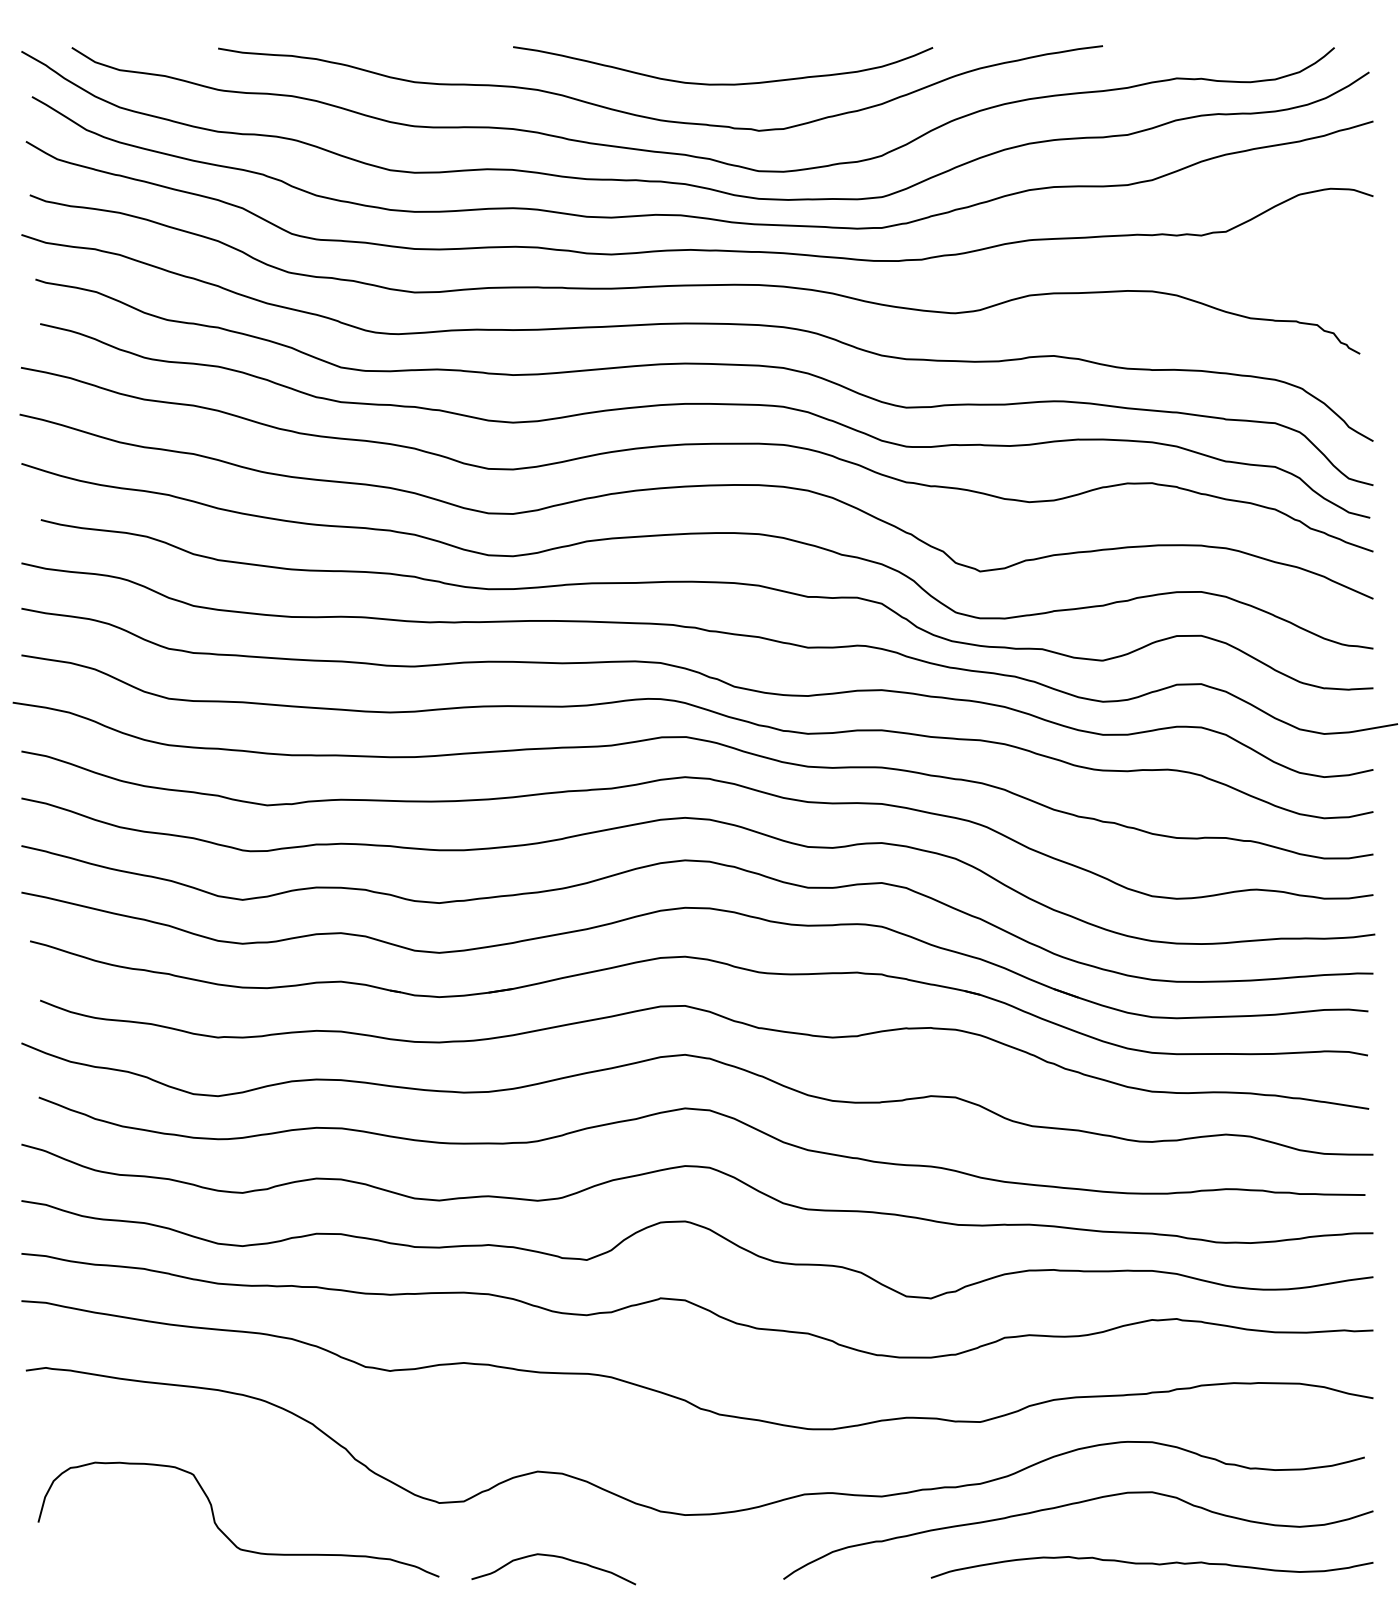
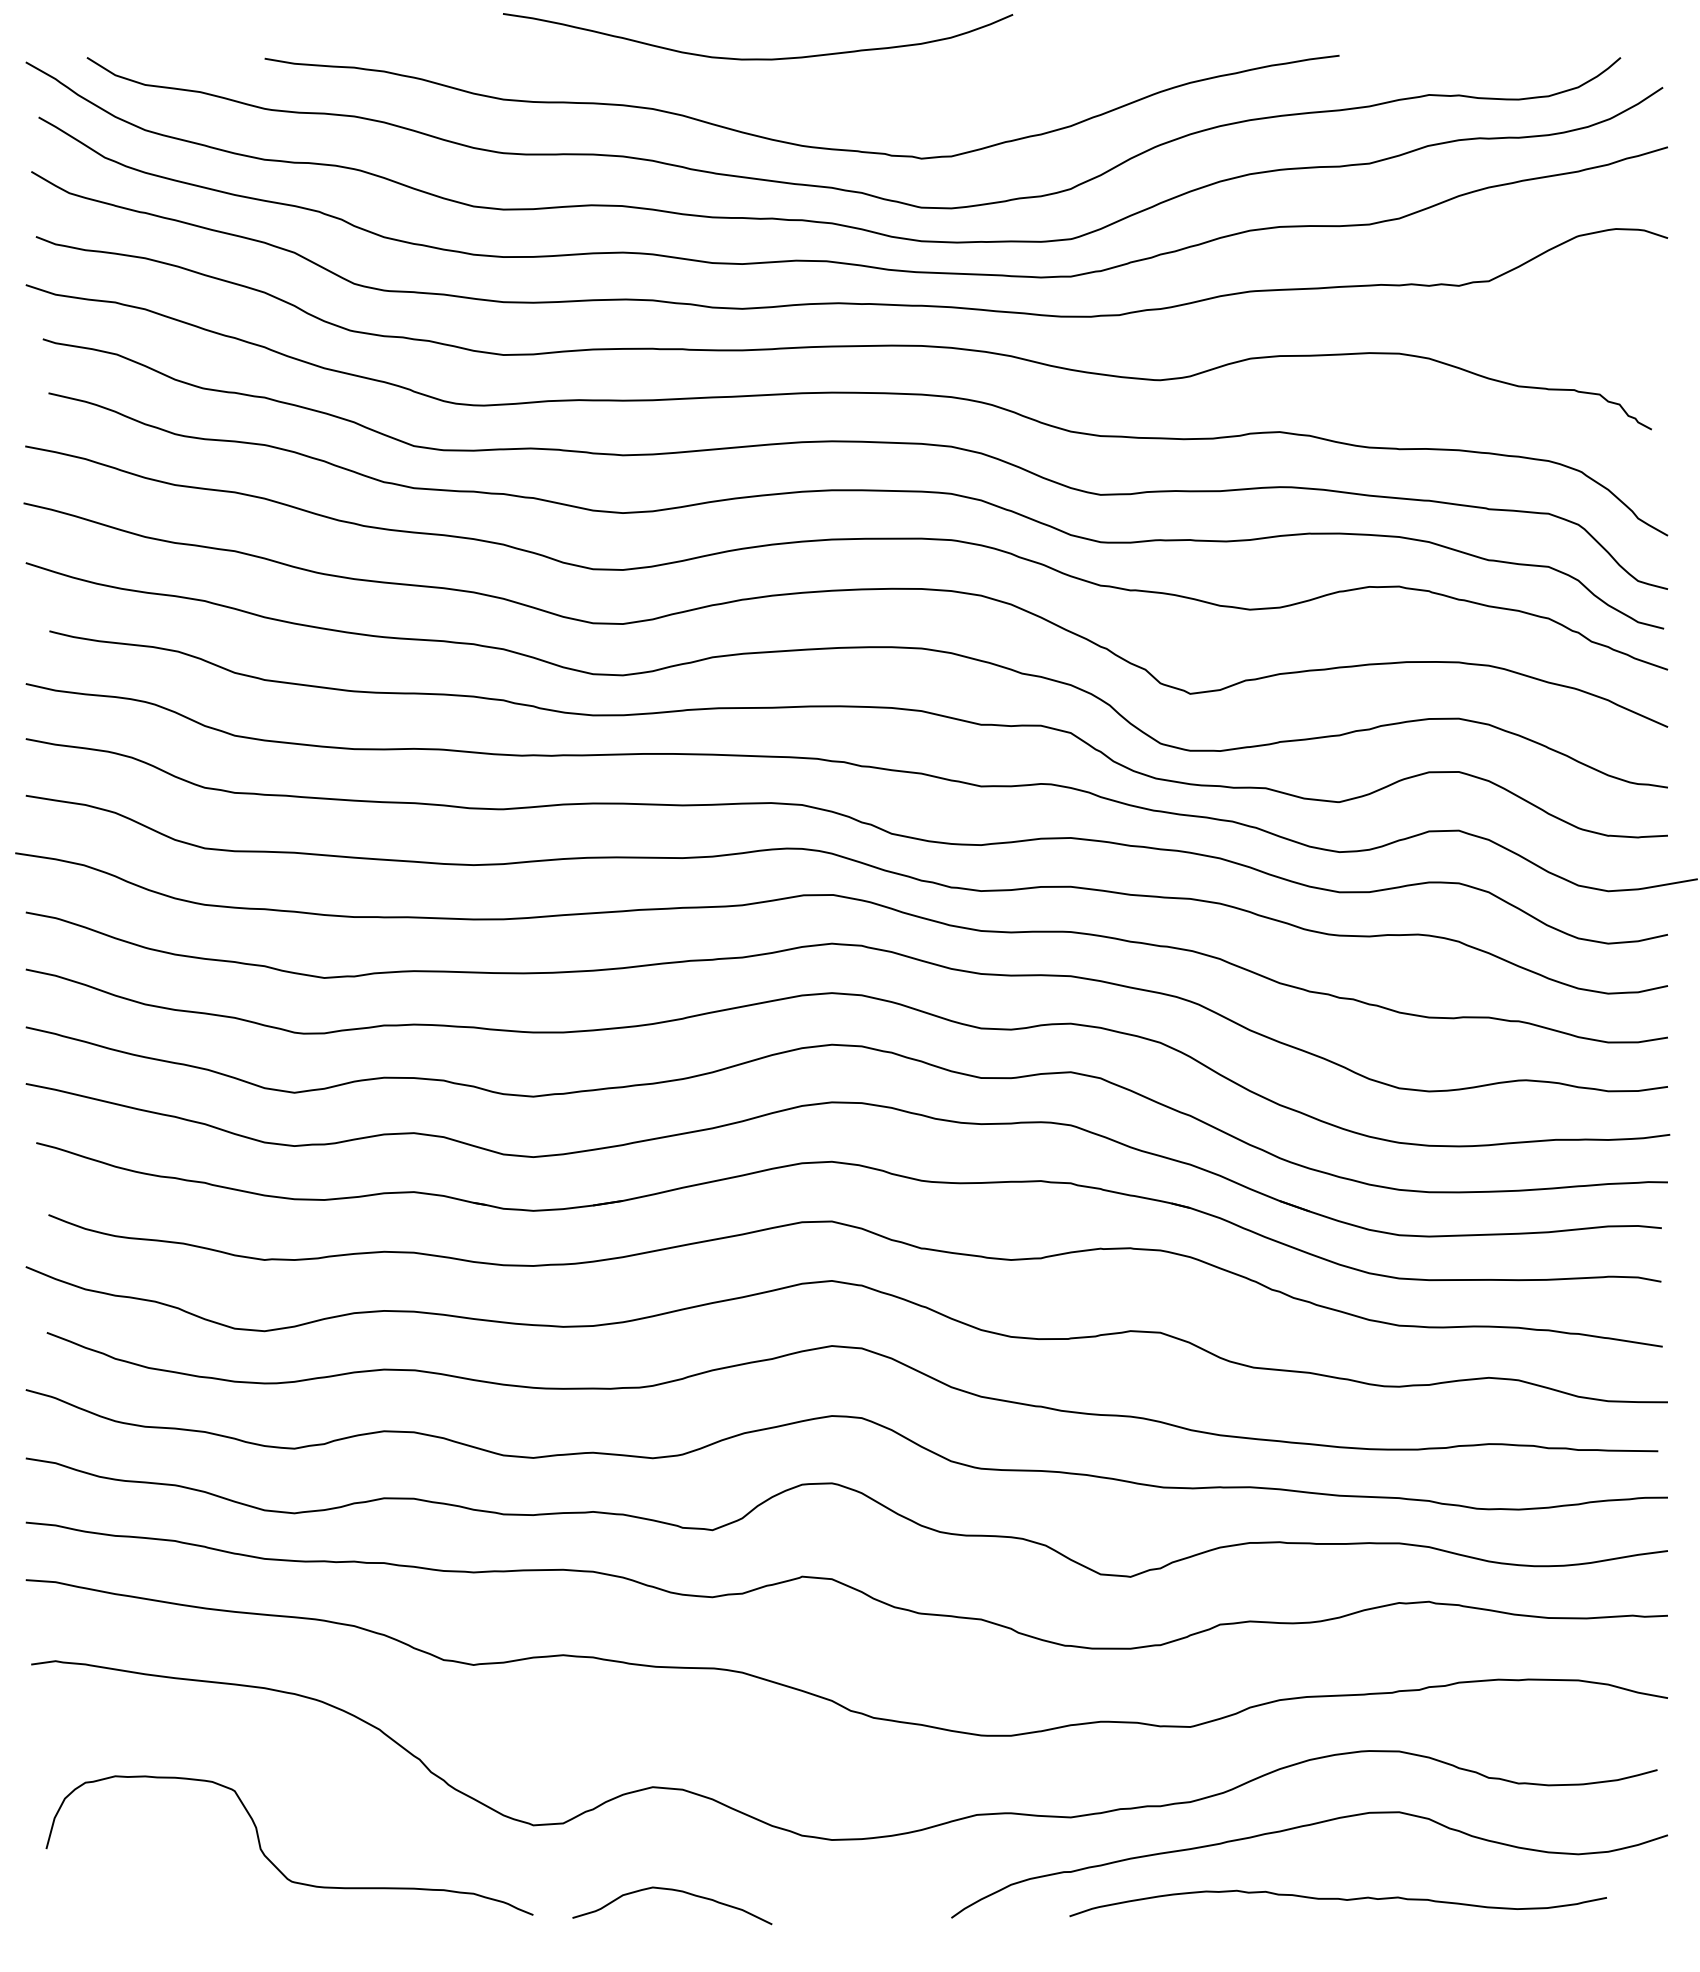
curve: (723, 83) -> (758, 58), moved
curve: (1151, 1564) -> (1337, 1899), moved

